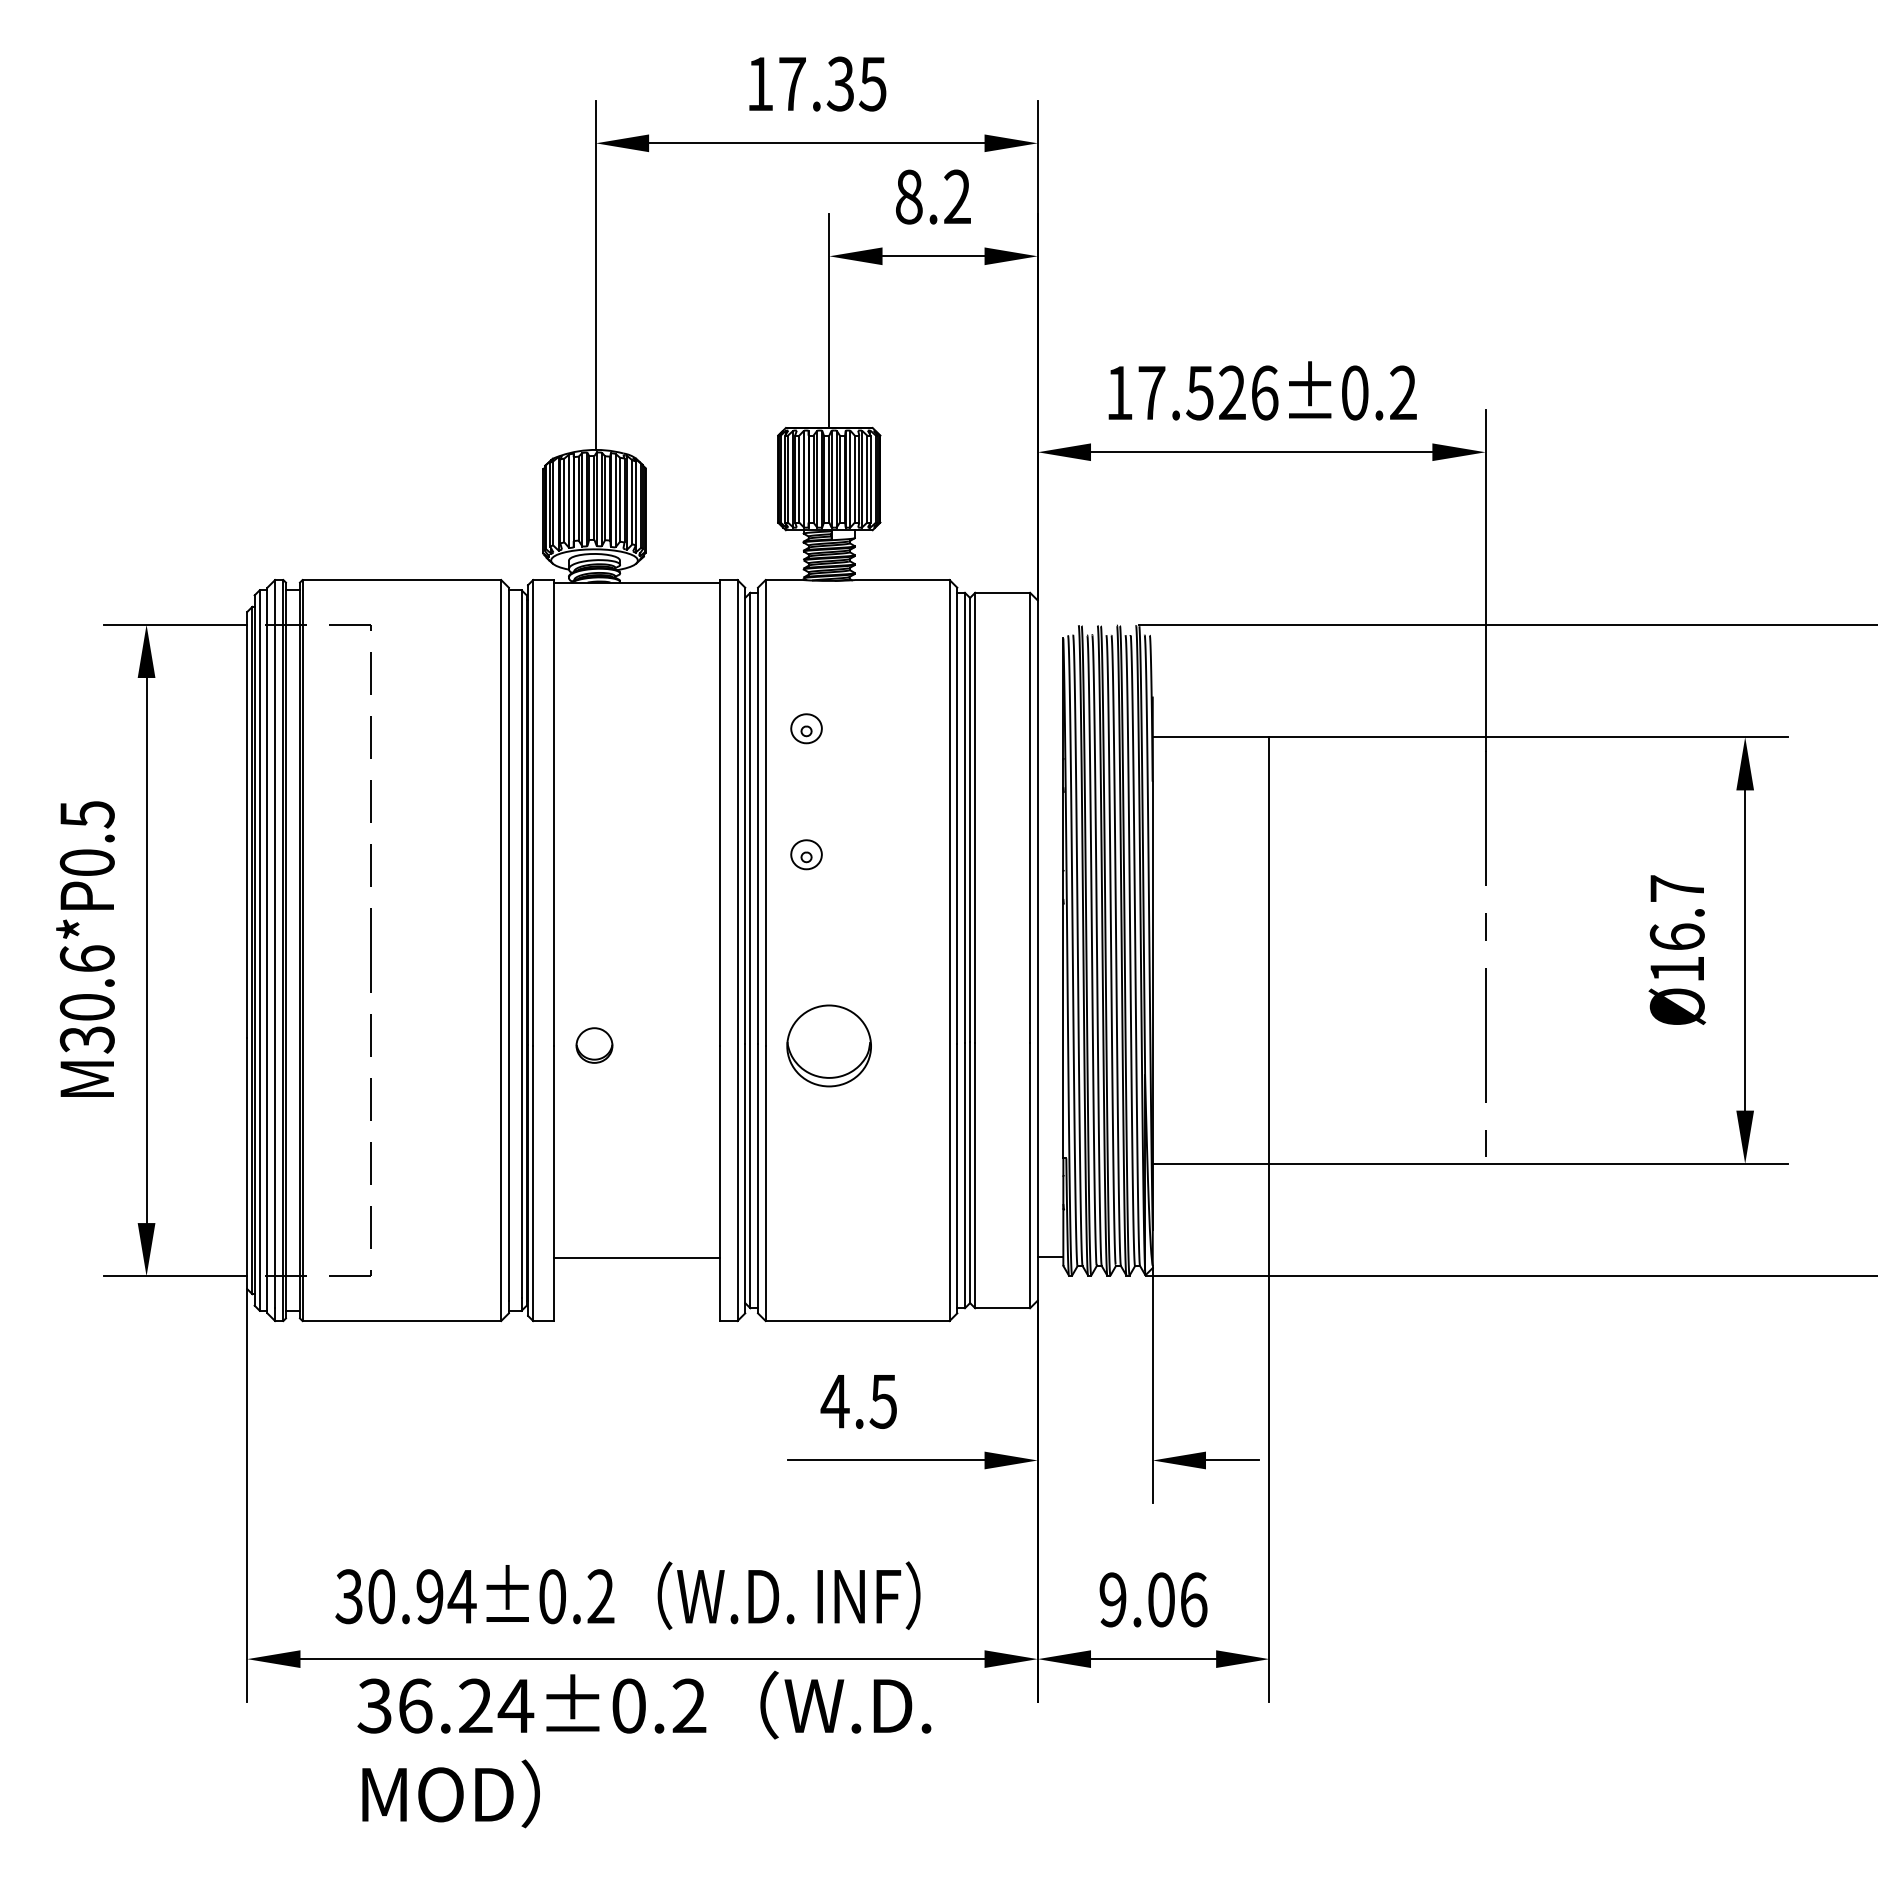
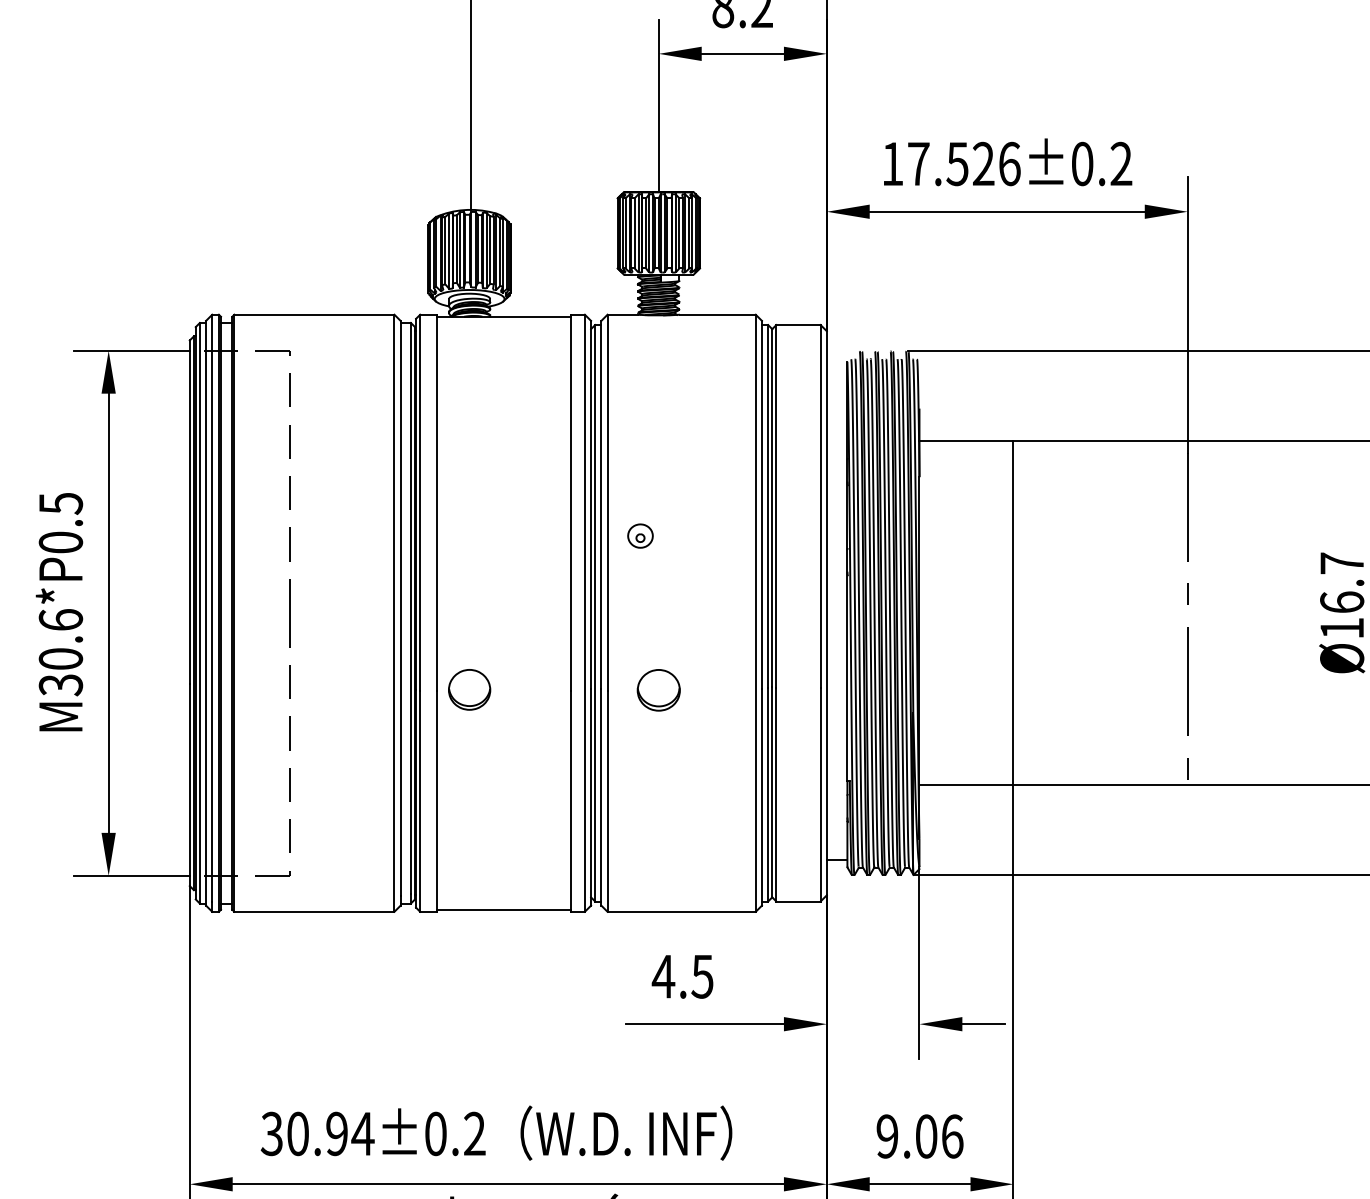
part: (806, 728) -> (640, 434), removed
part: (594, 1045) -> (469, 689), size x1.43
part: (829, 1046) -> (658, 690), size x0.62
line: (636, 1258) -> (503, 909), moved

